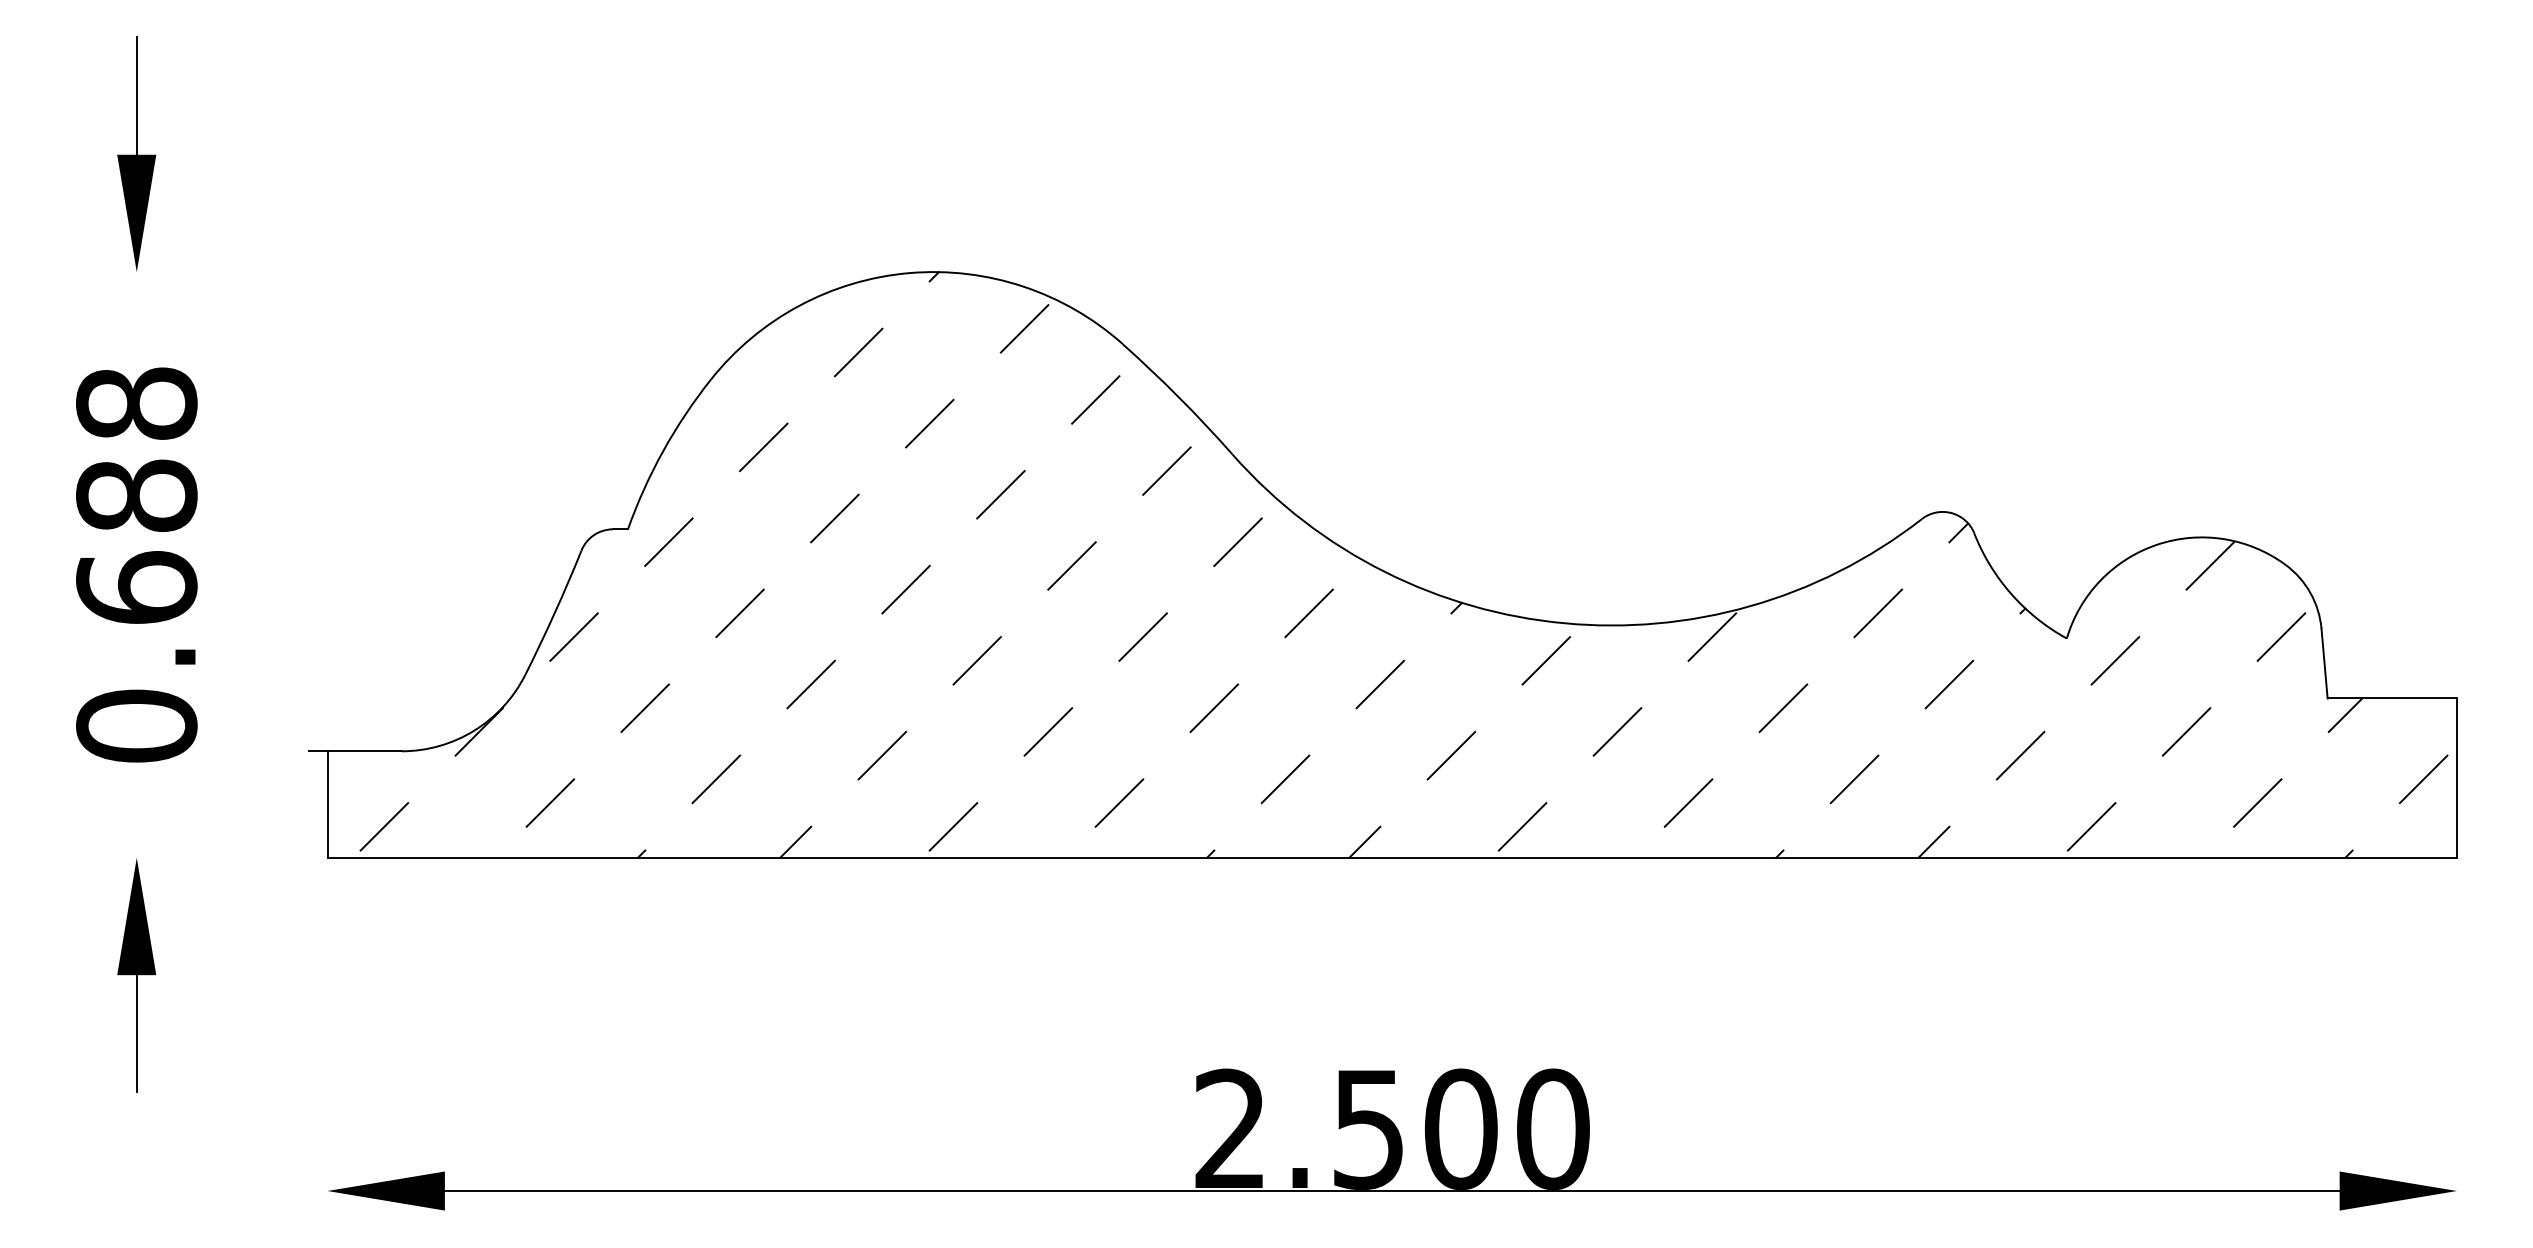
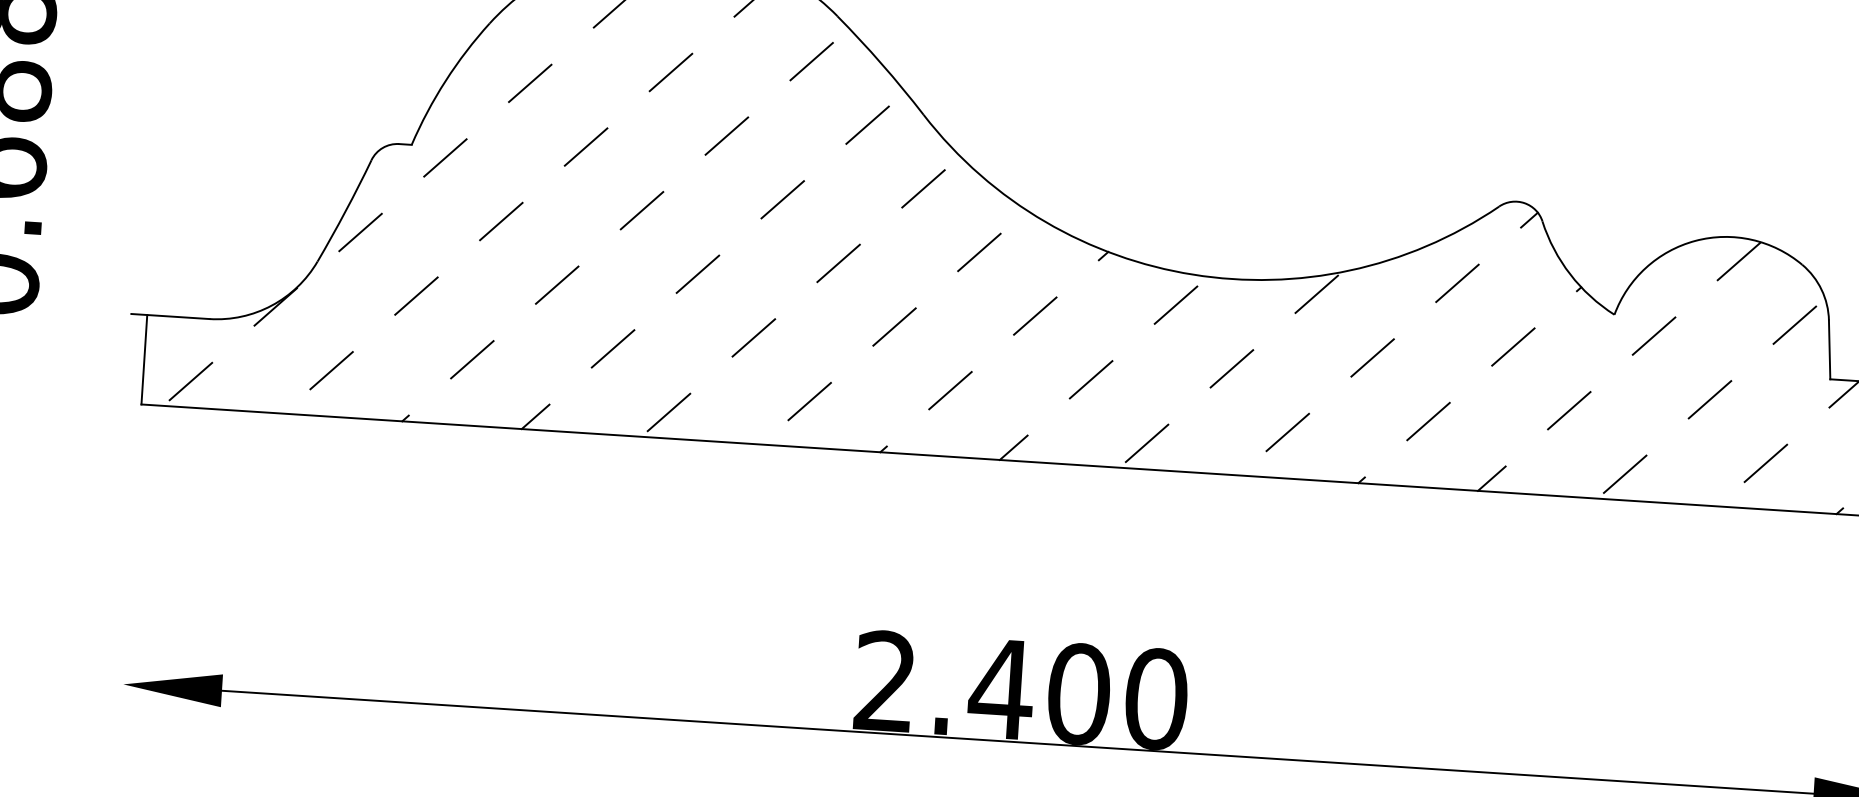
text: (1368, 1129) -> (1001, 689), 2.500 -> 2.400

